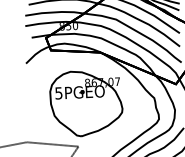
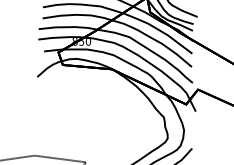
part: (86, 103) -> (95, 119), removed

